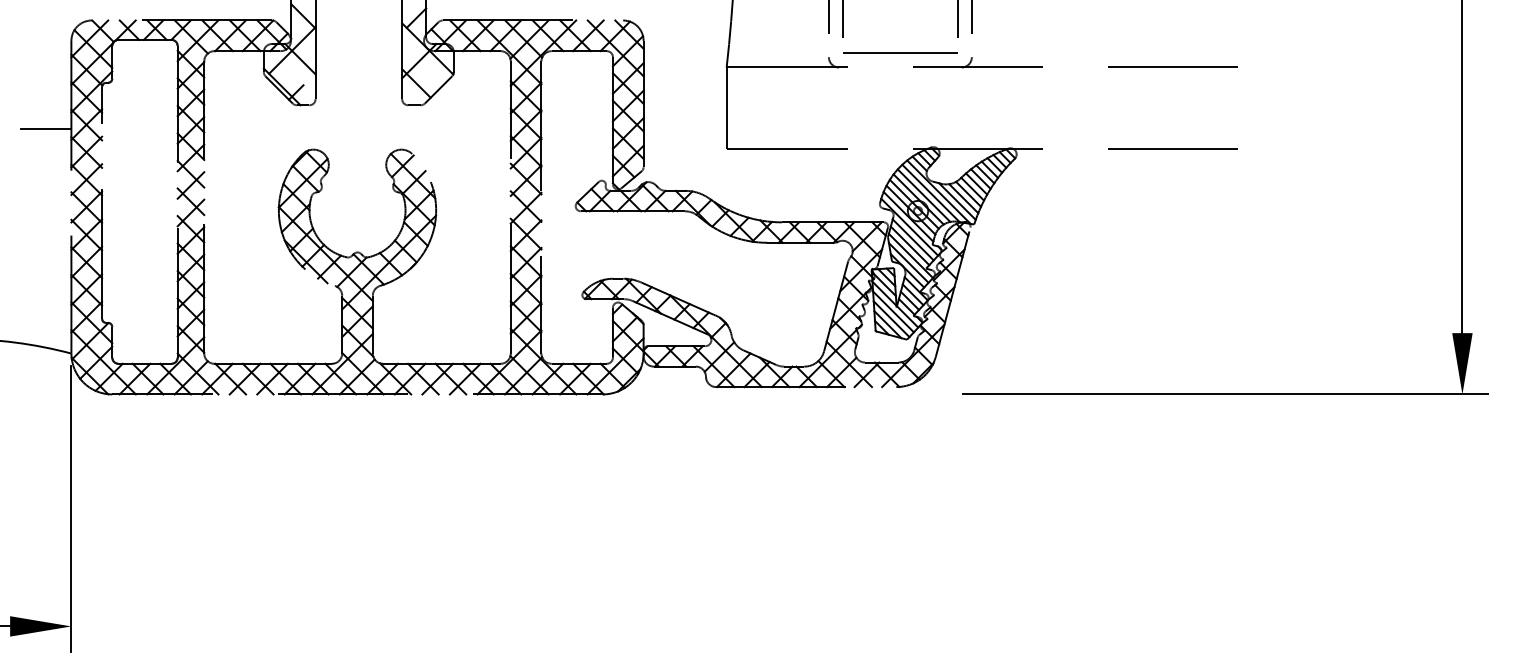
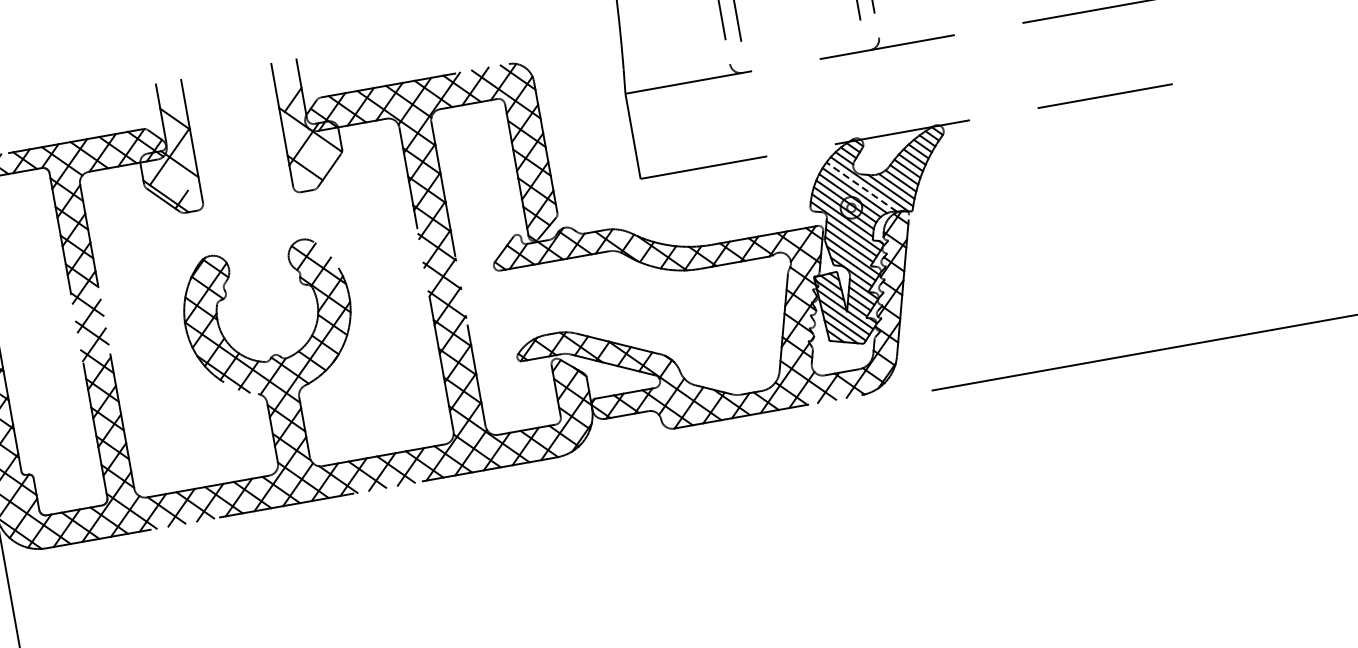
line: (900, 52) -> (803, 45), removed
line: (931, 193) -> (862, 187), solid -> dashed

